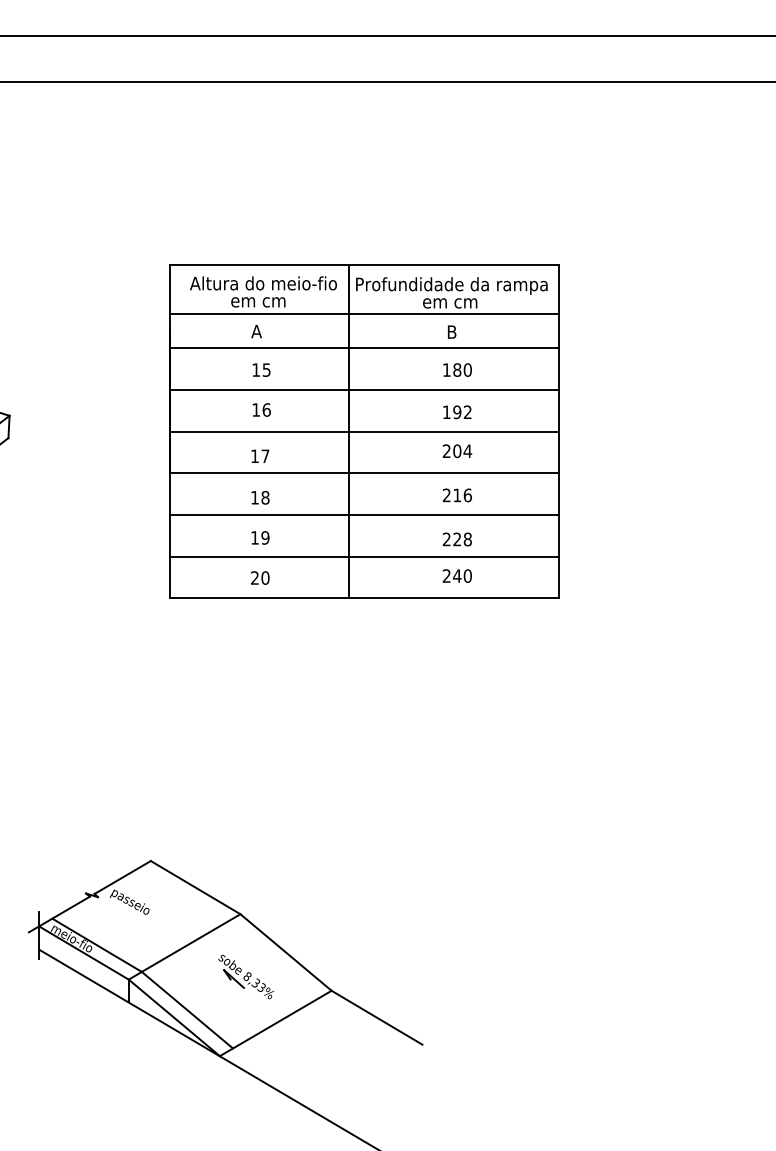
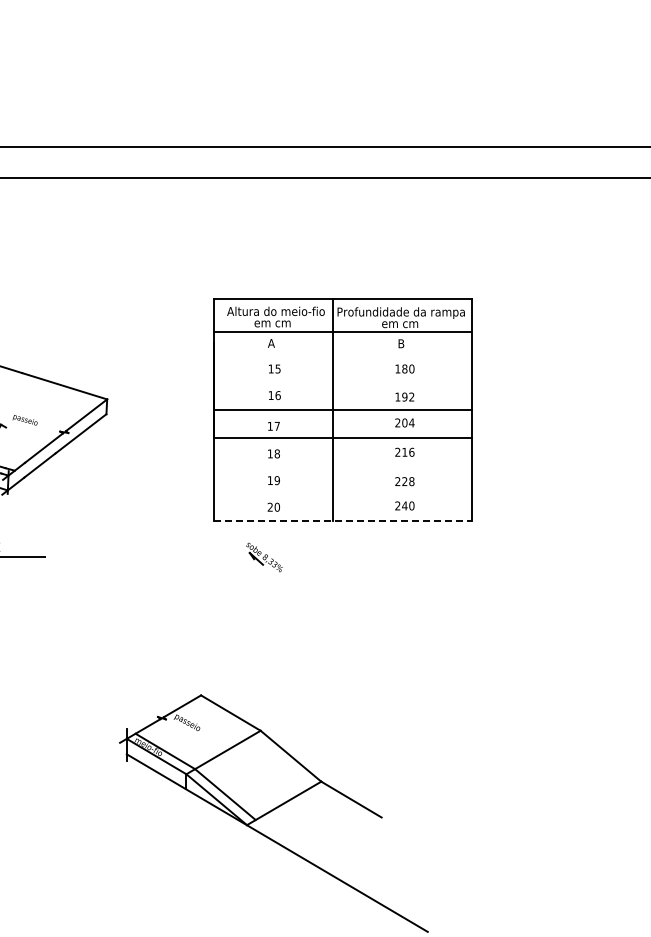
line: (363, 348) -> (342, 354), removed
line: (363, 390) -> (342, 382), removed
line: (363, 515) -> (342, 465), removed
line: (363, 557) -> (342, 493), removed
line: (365, 597) -> (343, 520), solid -> dashed
part: (246, 976) -> (264, 557), moved

